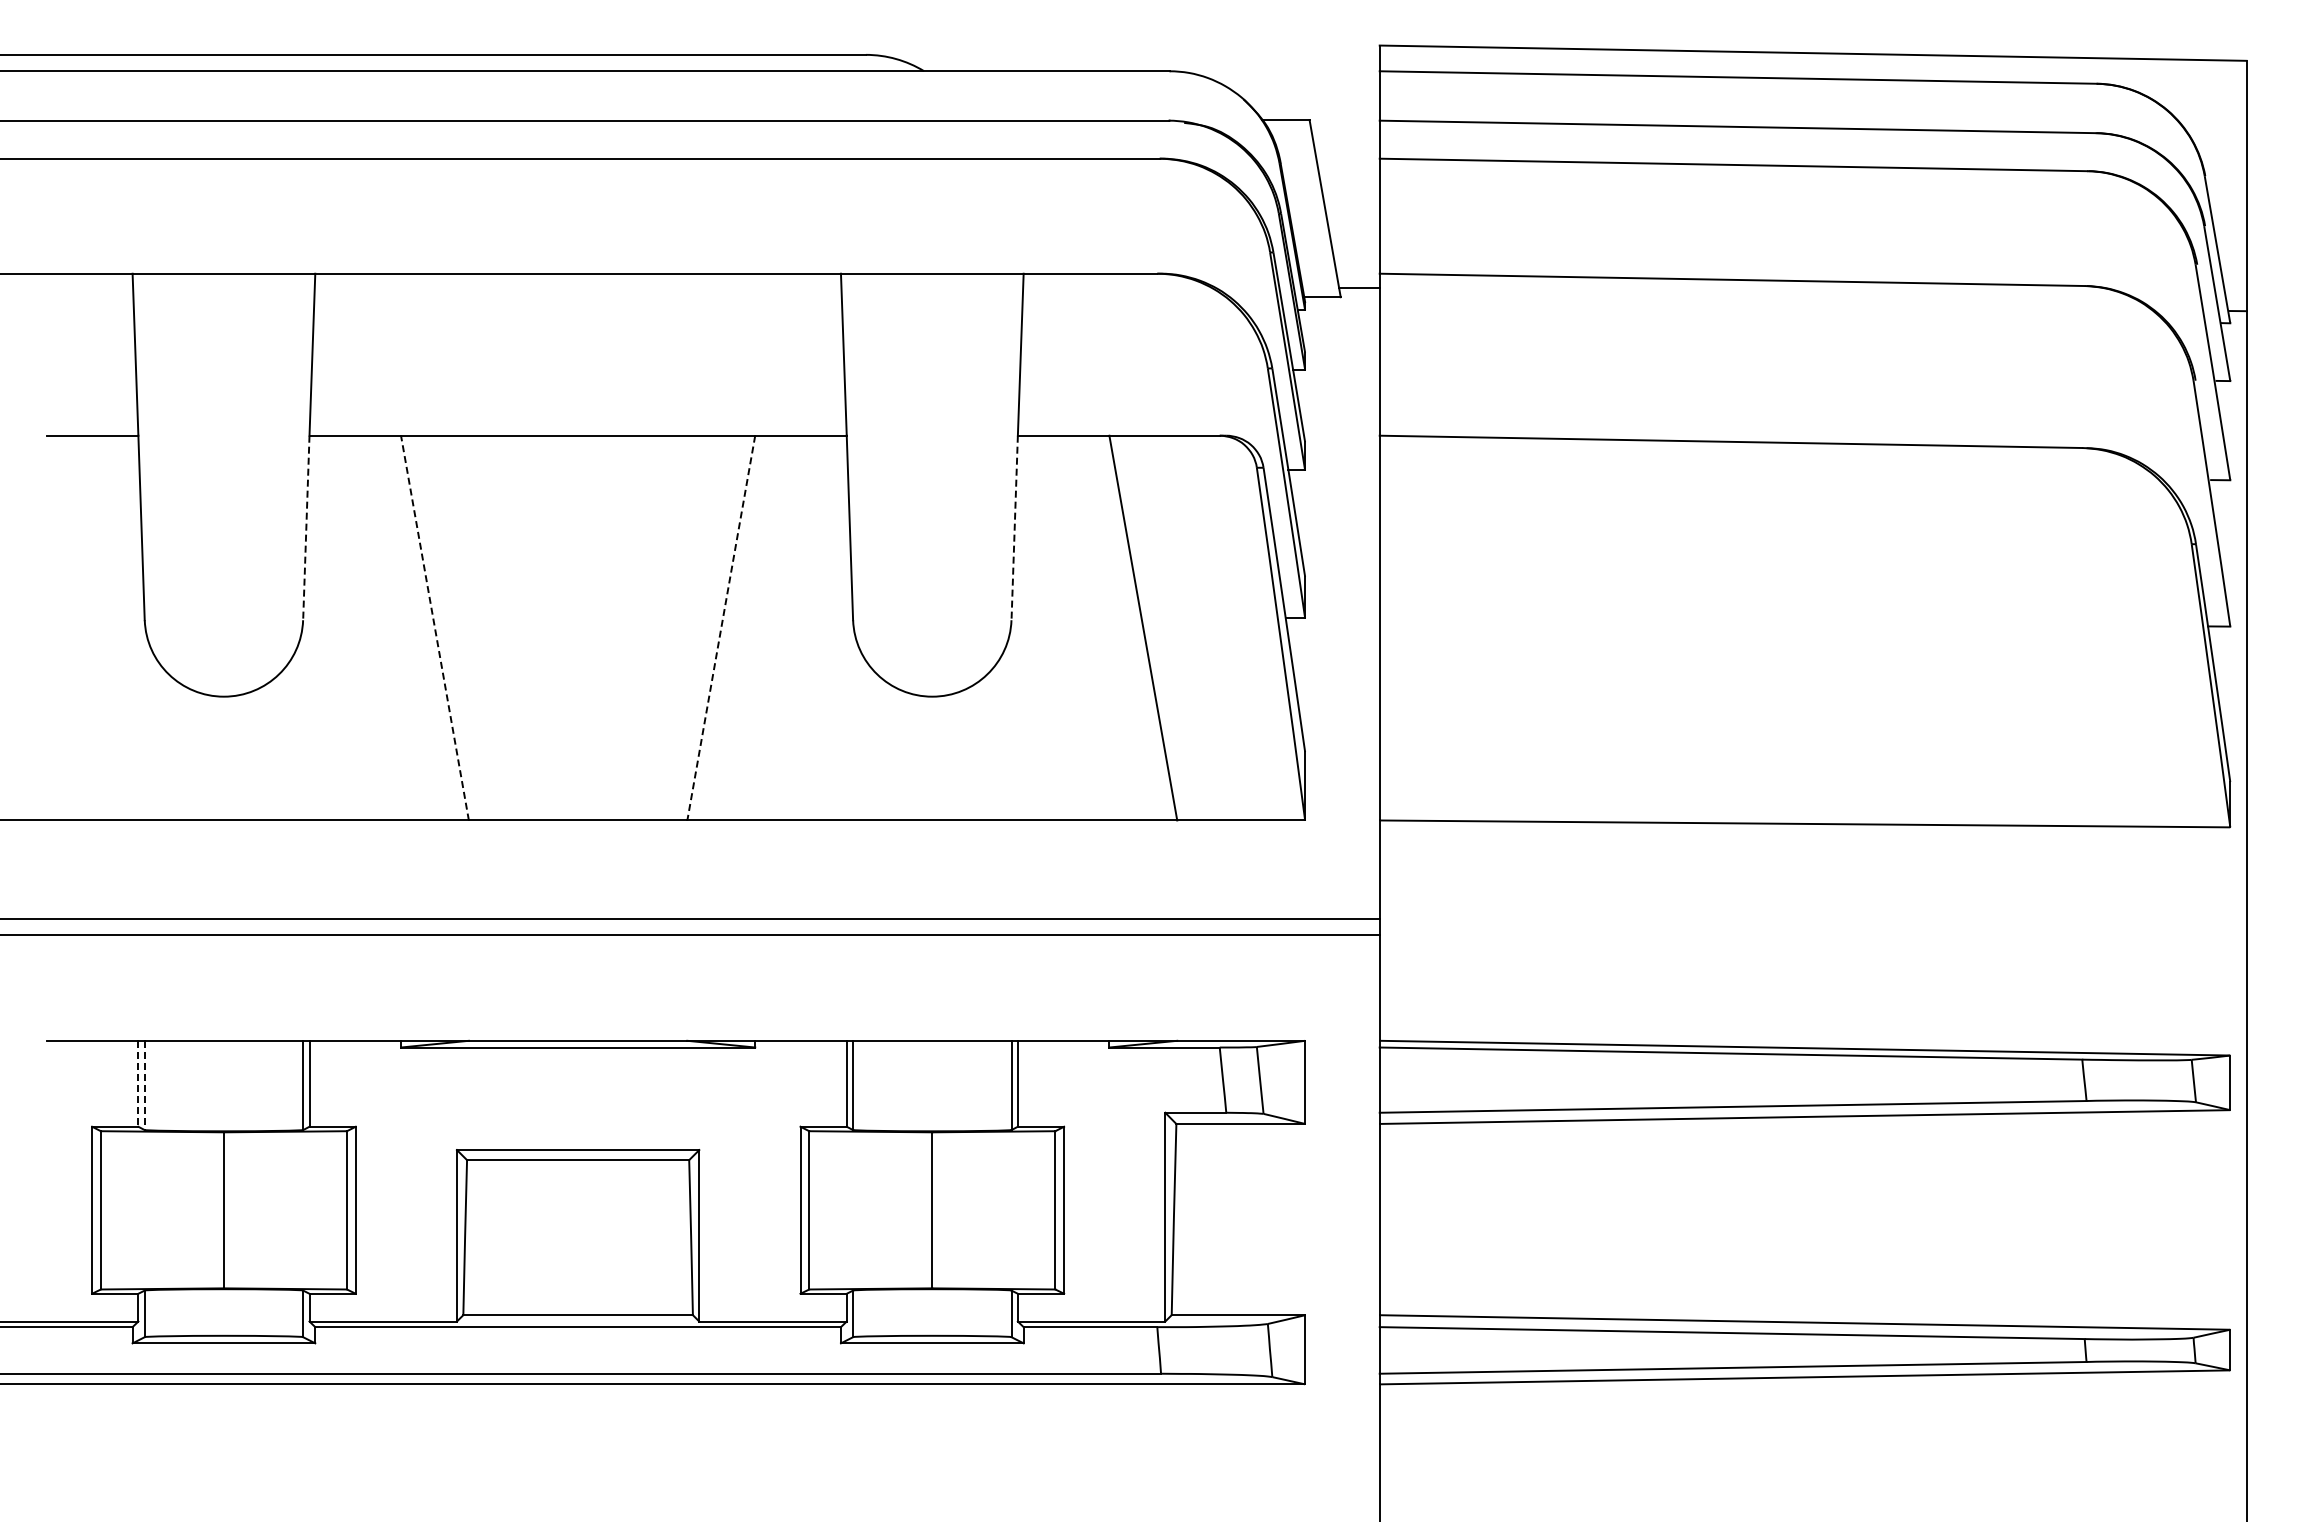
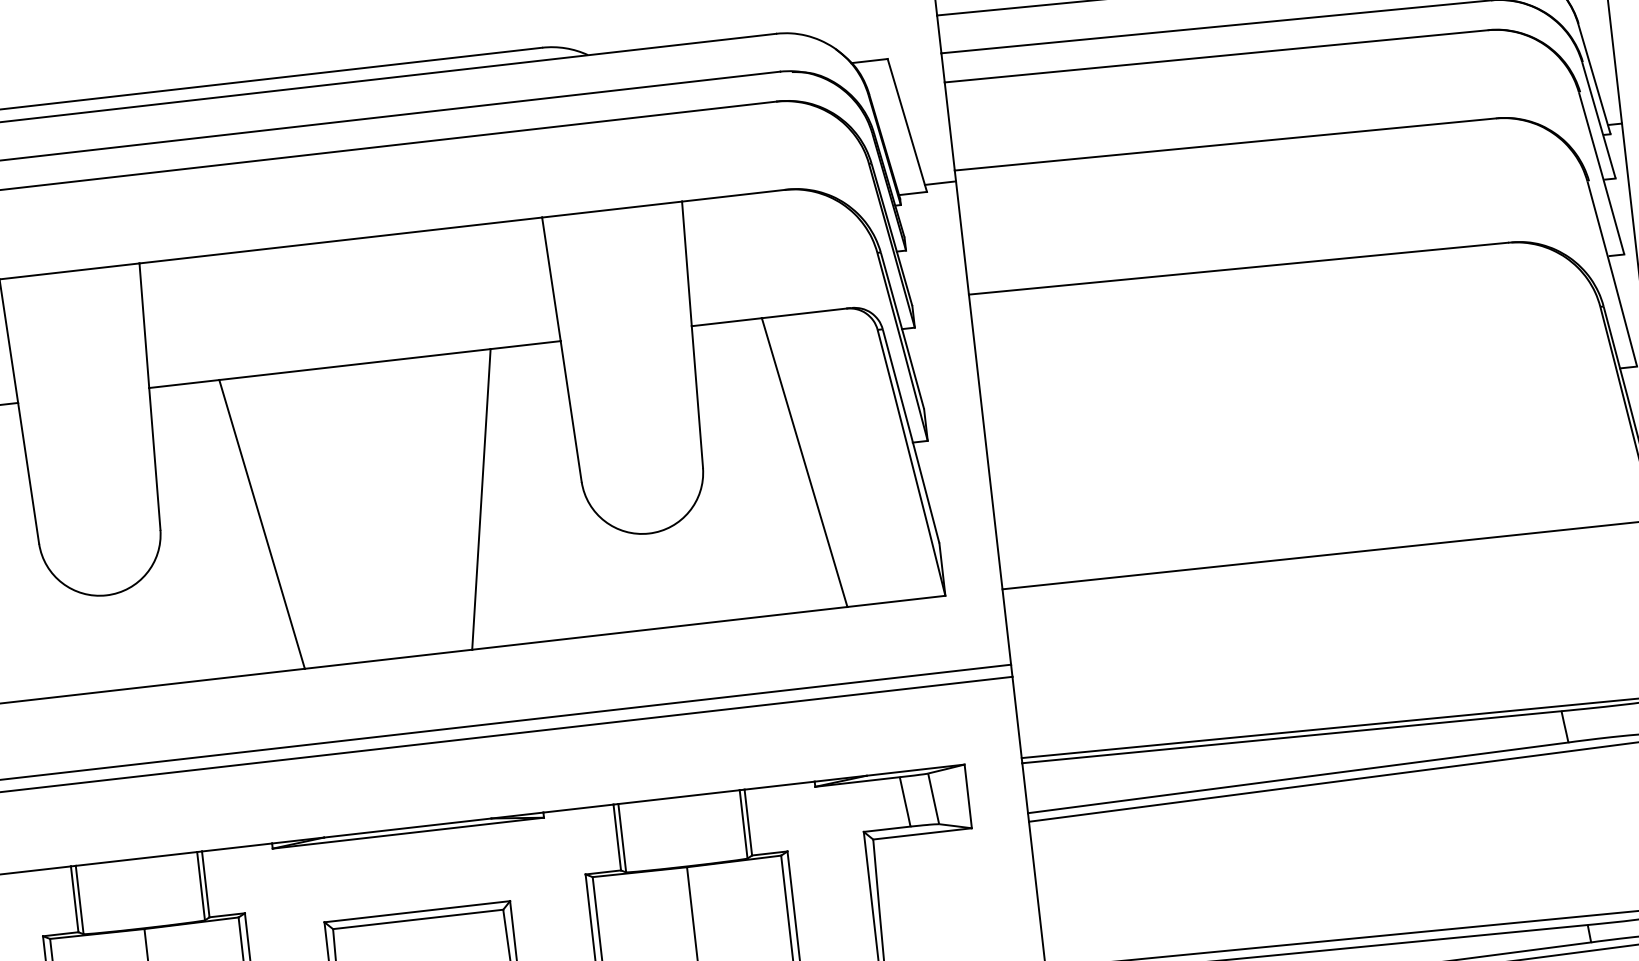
line: (306, 528) -> (155, 459), dashed -> solid
line: (1014, 528) -> (697, 397), dashed -> solid
line: (434, 627) -> (261, 524), dashed -> solid
line: (721, 628) -> (481, 499), dashed -> solid
line: (138, 1083) -> (74, 899), dashed -> solid
line: (144, 1085) -> (79, 900), dashed -> solid

